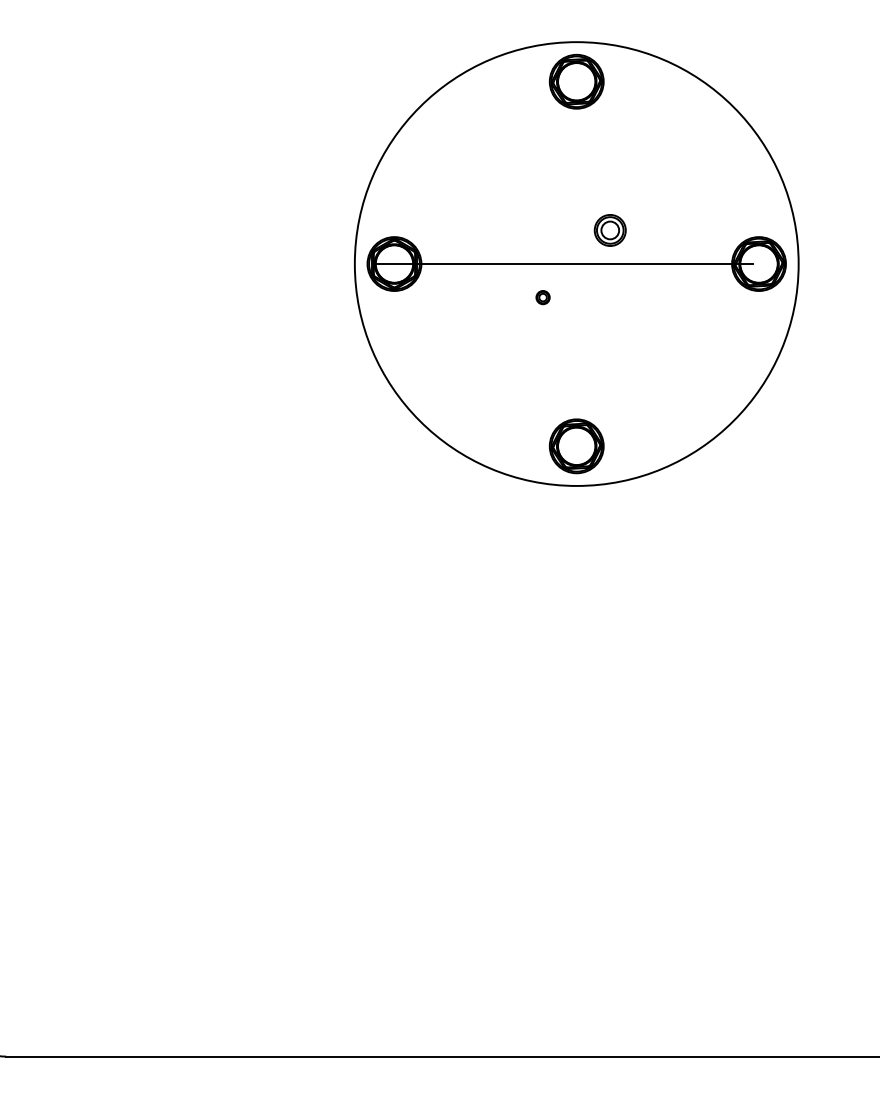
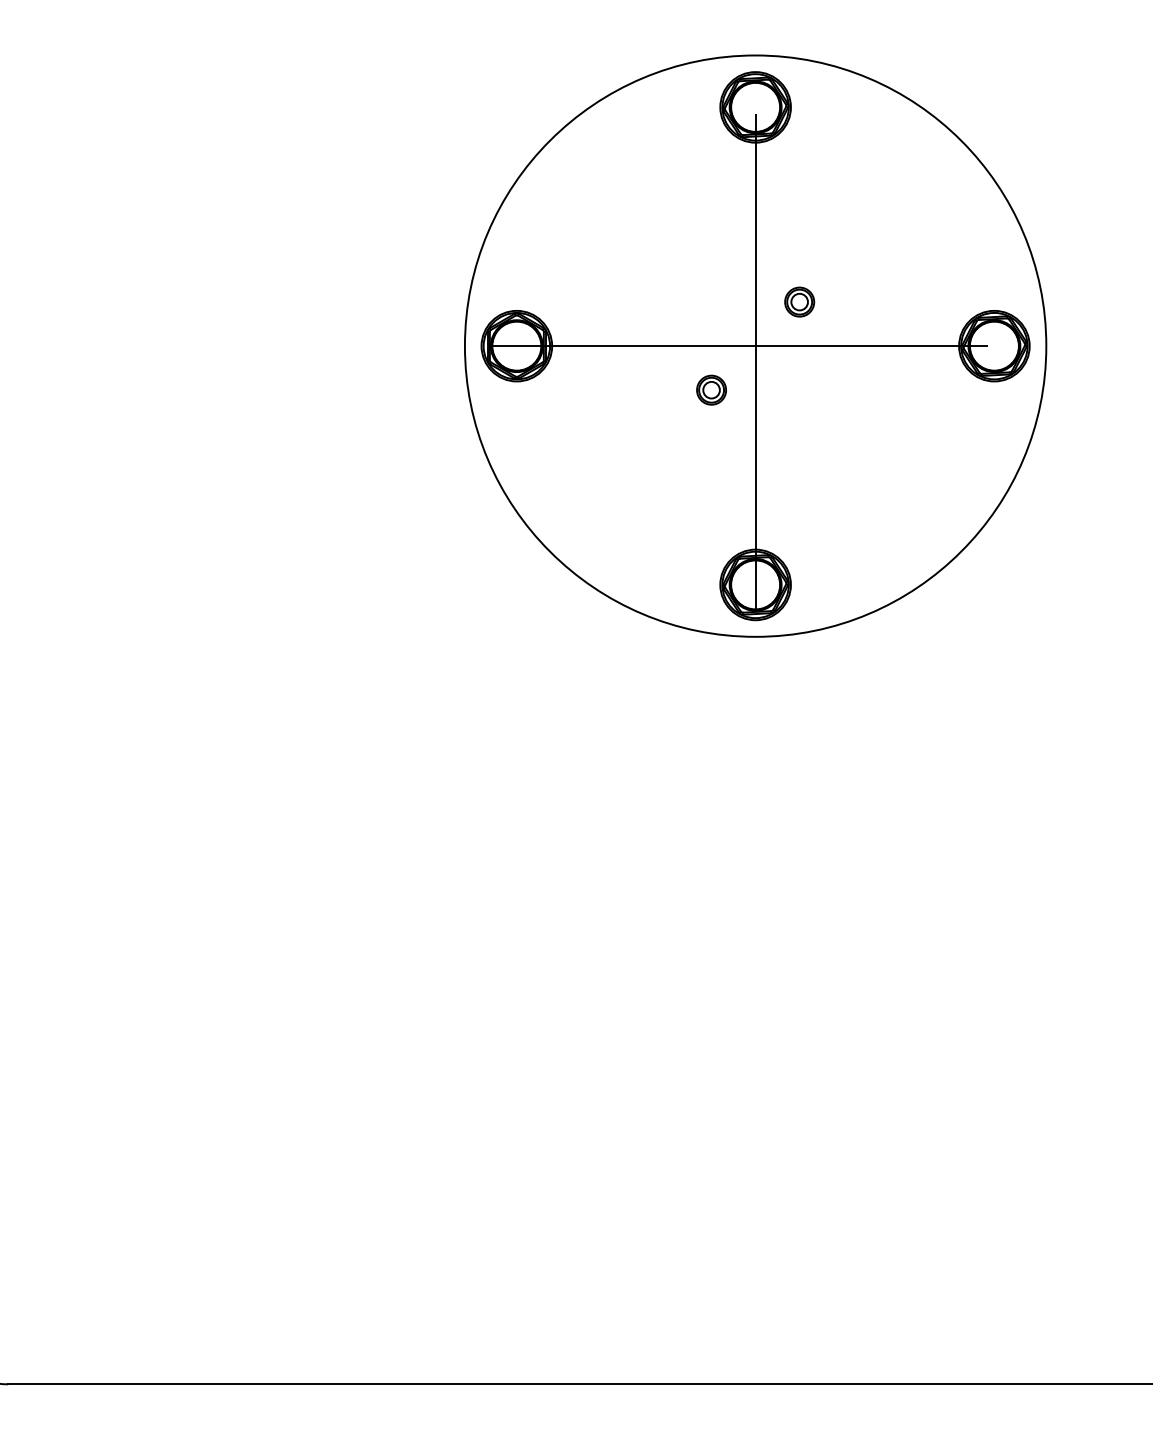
part: (610, 229) -> (799, 301), size x0.71
line: (576, 263) -> (755, 345), added
part: (543, 297) -> (711, 389), size x1.67

